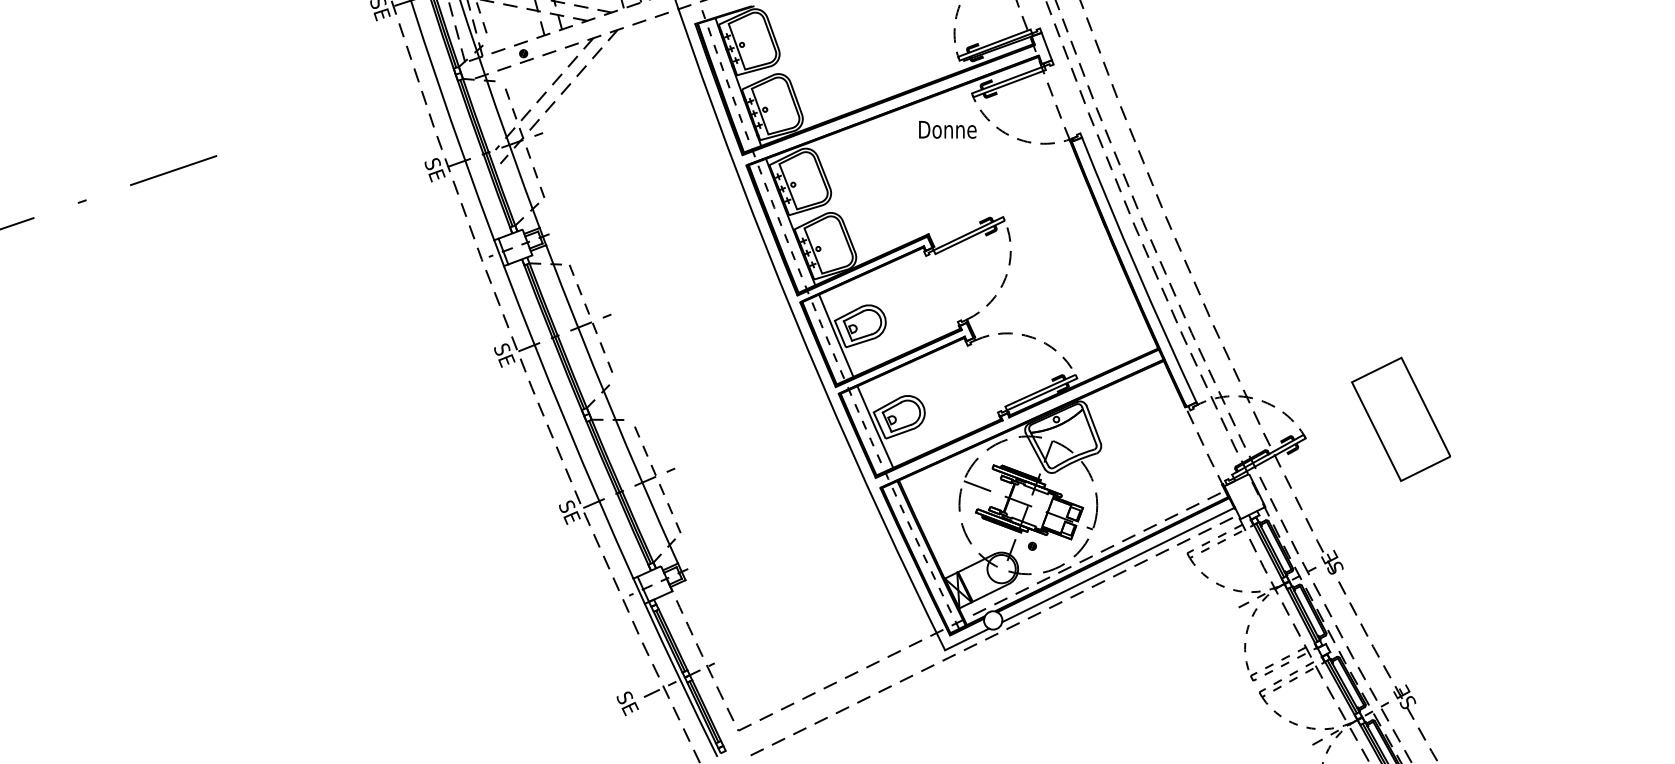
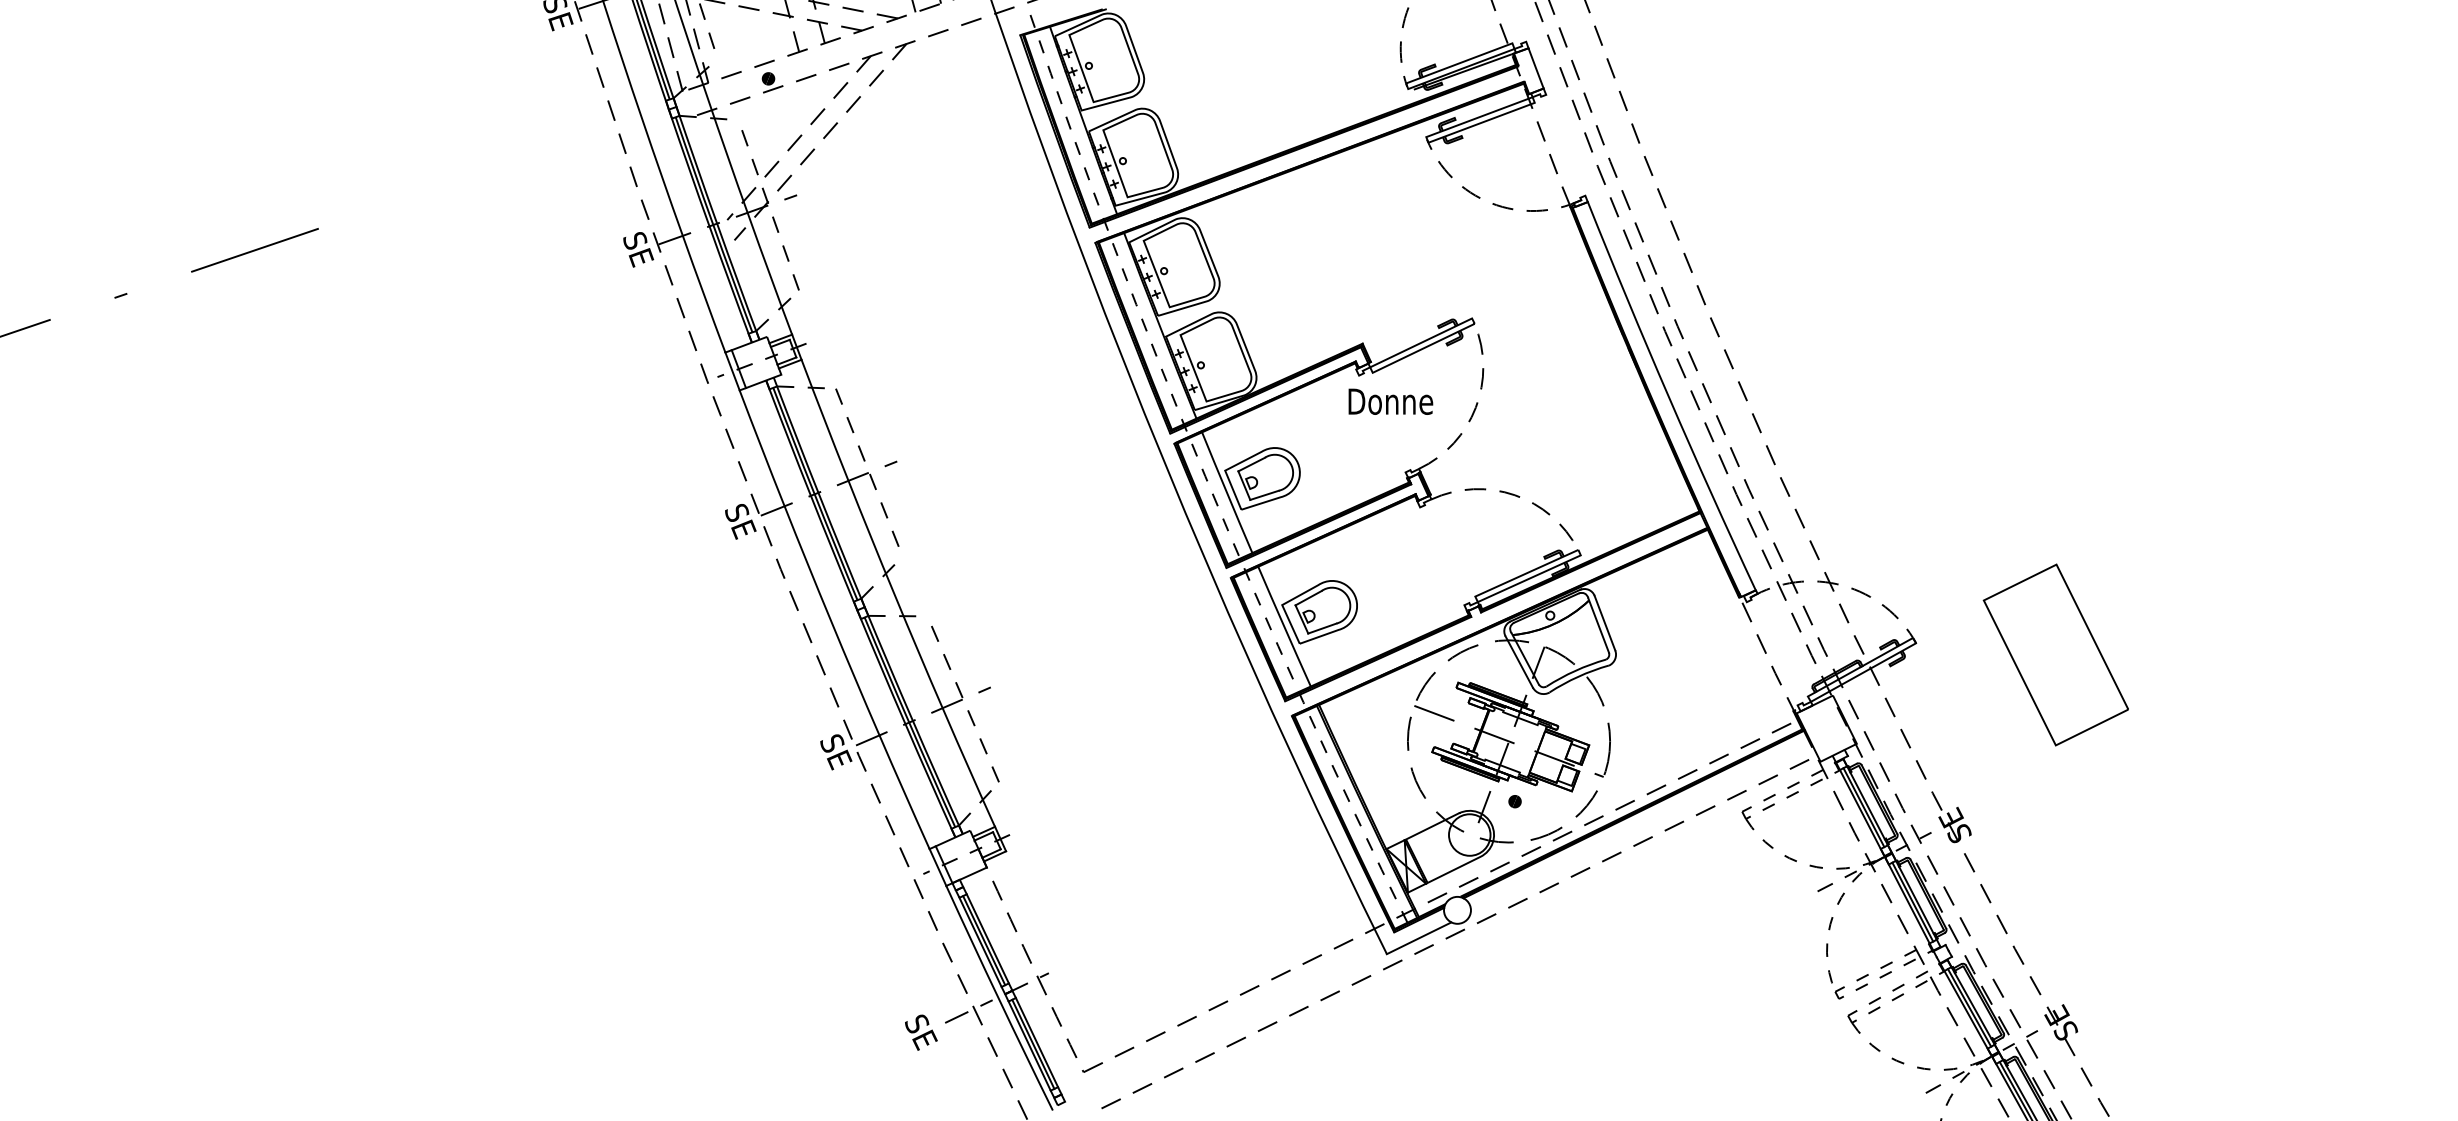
text: (947, 129) -> (1390, 401), moved
part: (1400, 418) -> (2055, 653), moved
line: (1118, 564) -> (1641, 828), removed

